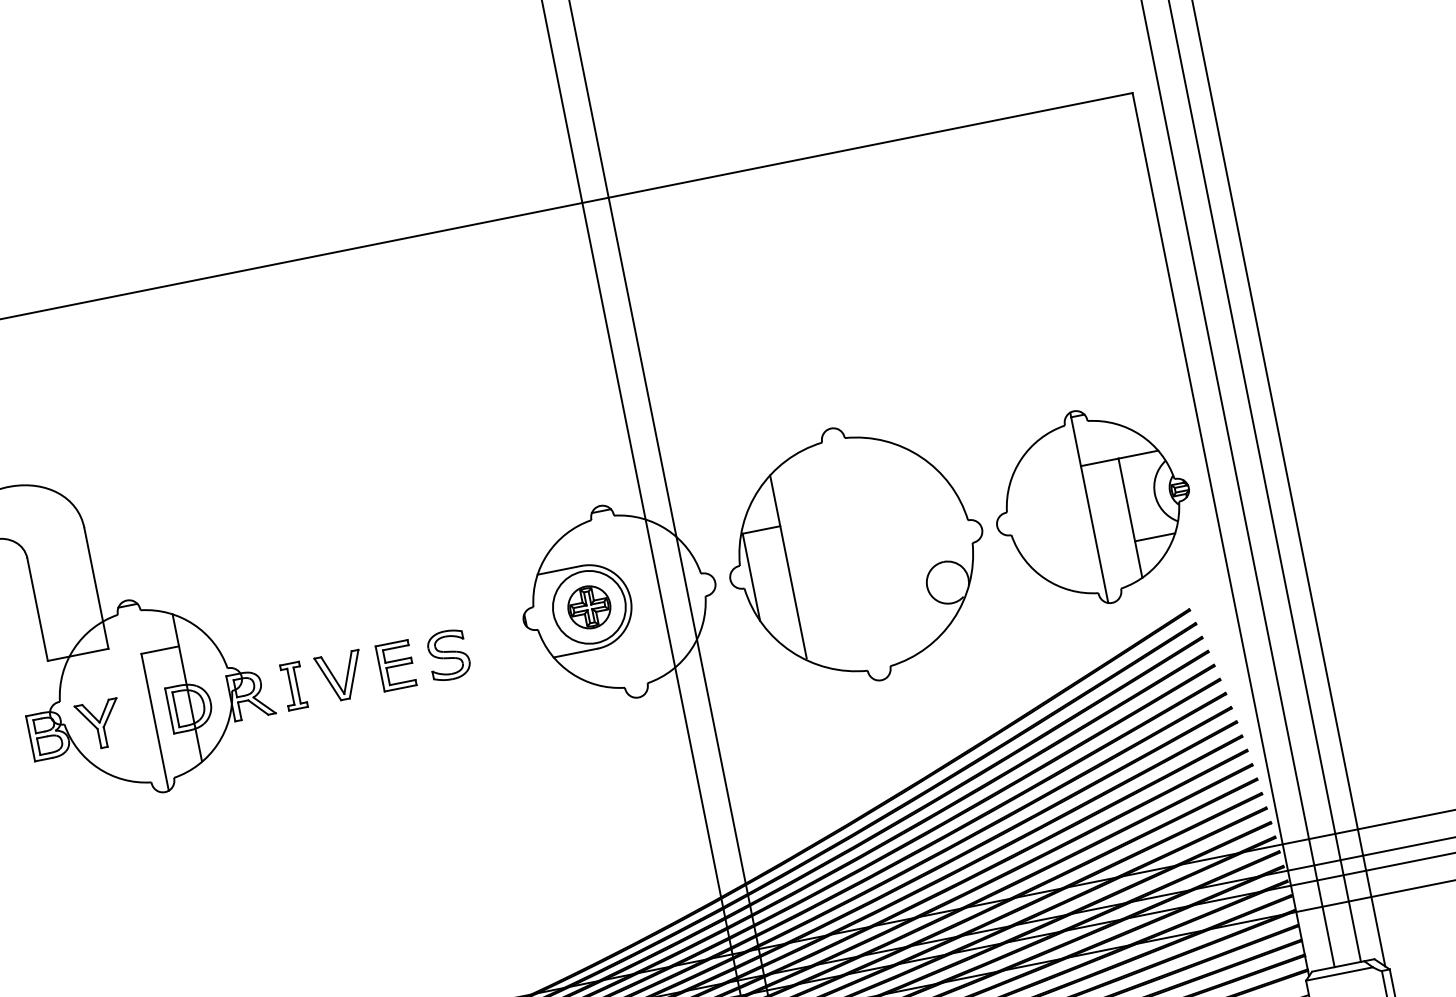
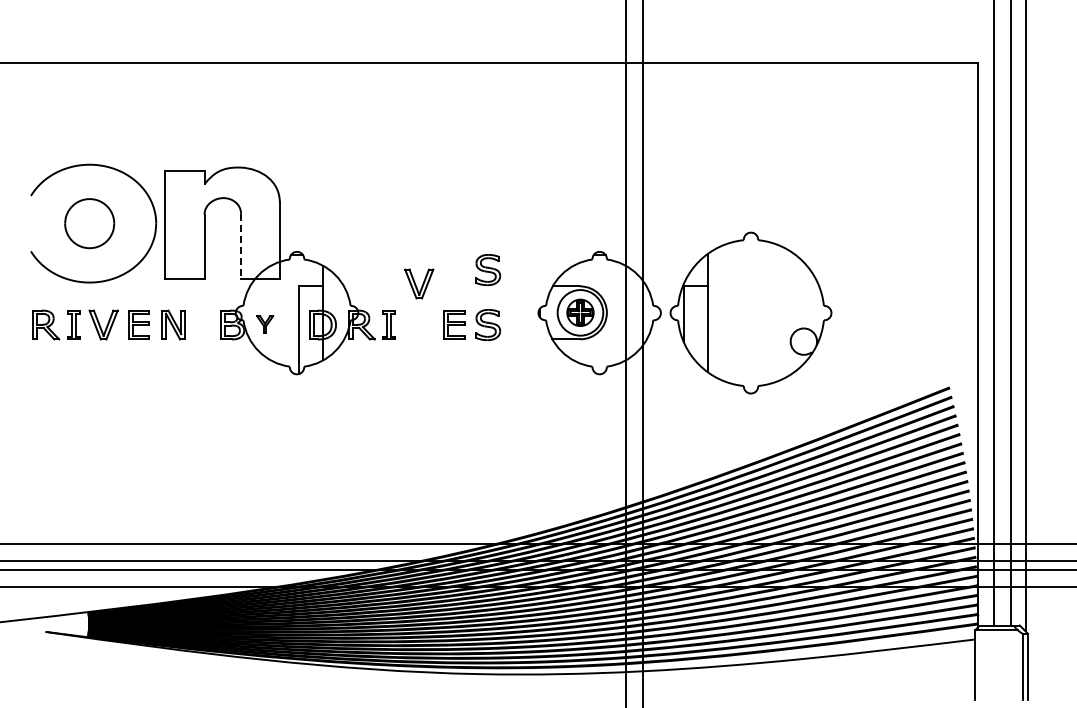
part: (1093, 507) -> (902, 313), removed
part: (432, 569) -> (488, 270), added
line: (38, 609) -> (241, 246), solid -> dashed
part: (341, 675) -> (419, 283), moved
part: (98, 724) -> (264, 324), size x0.6

